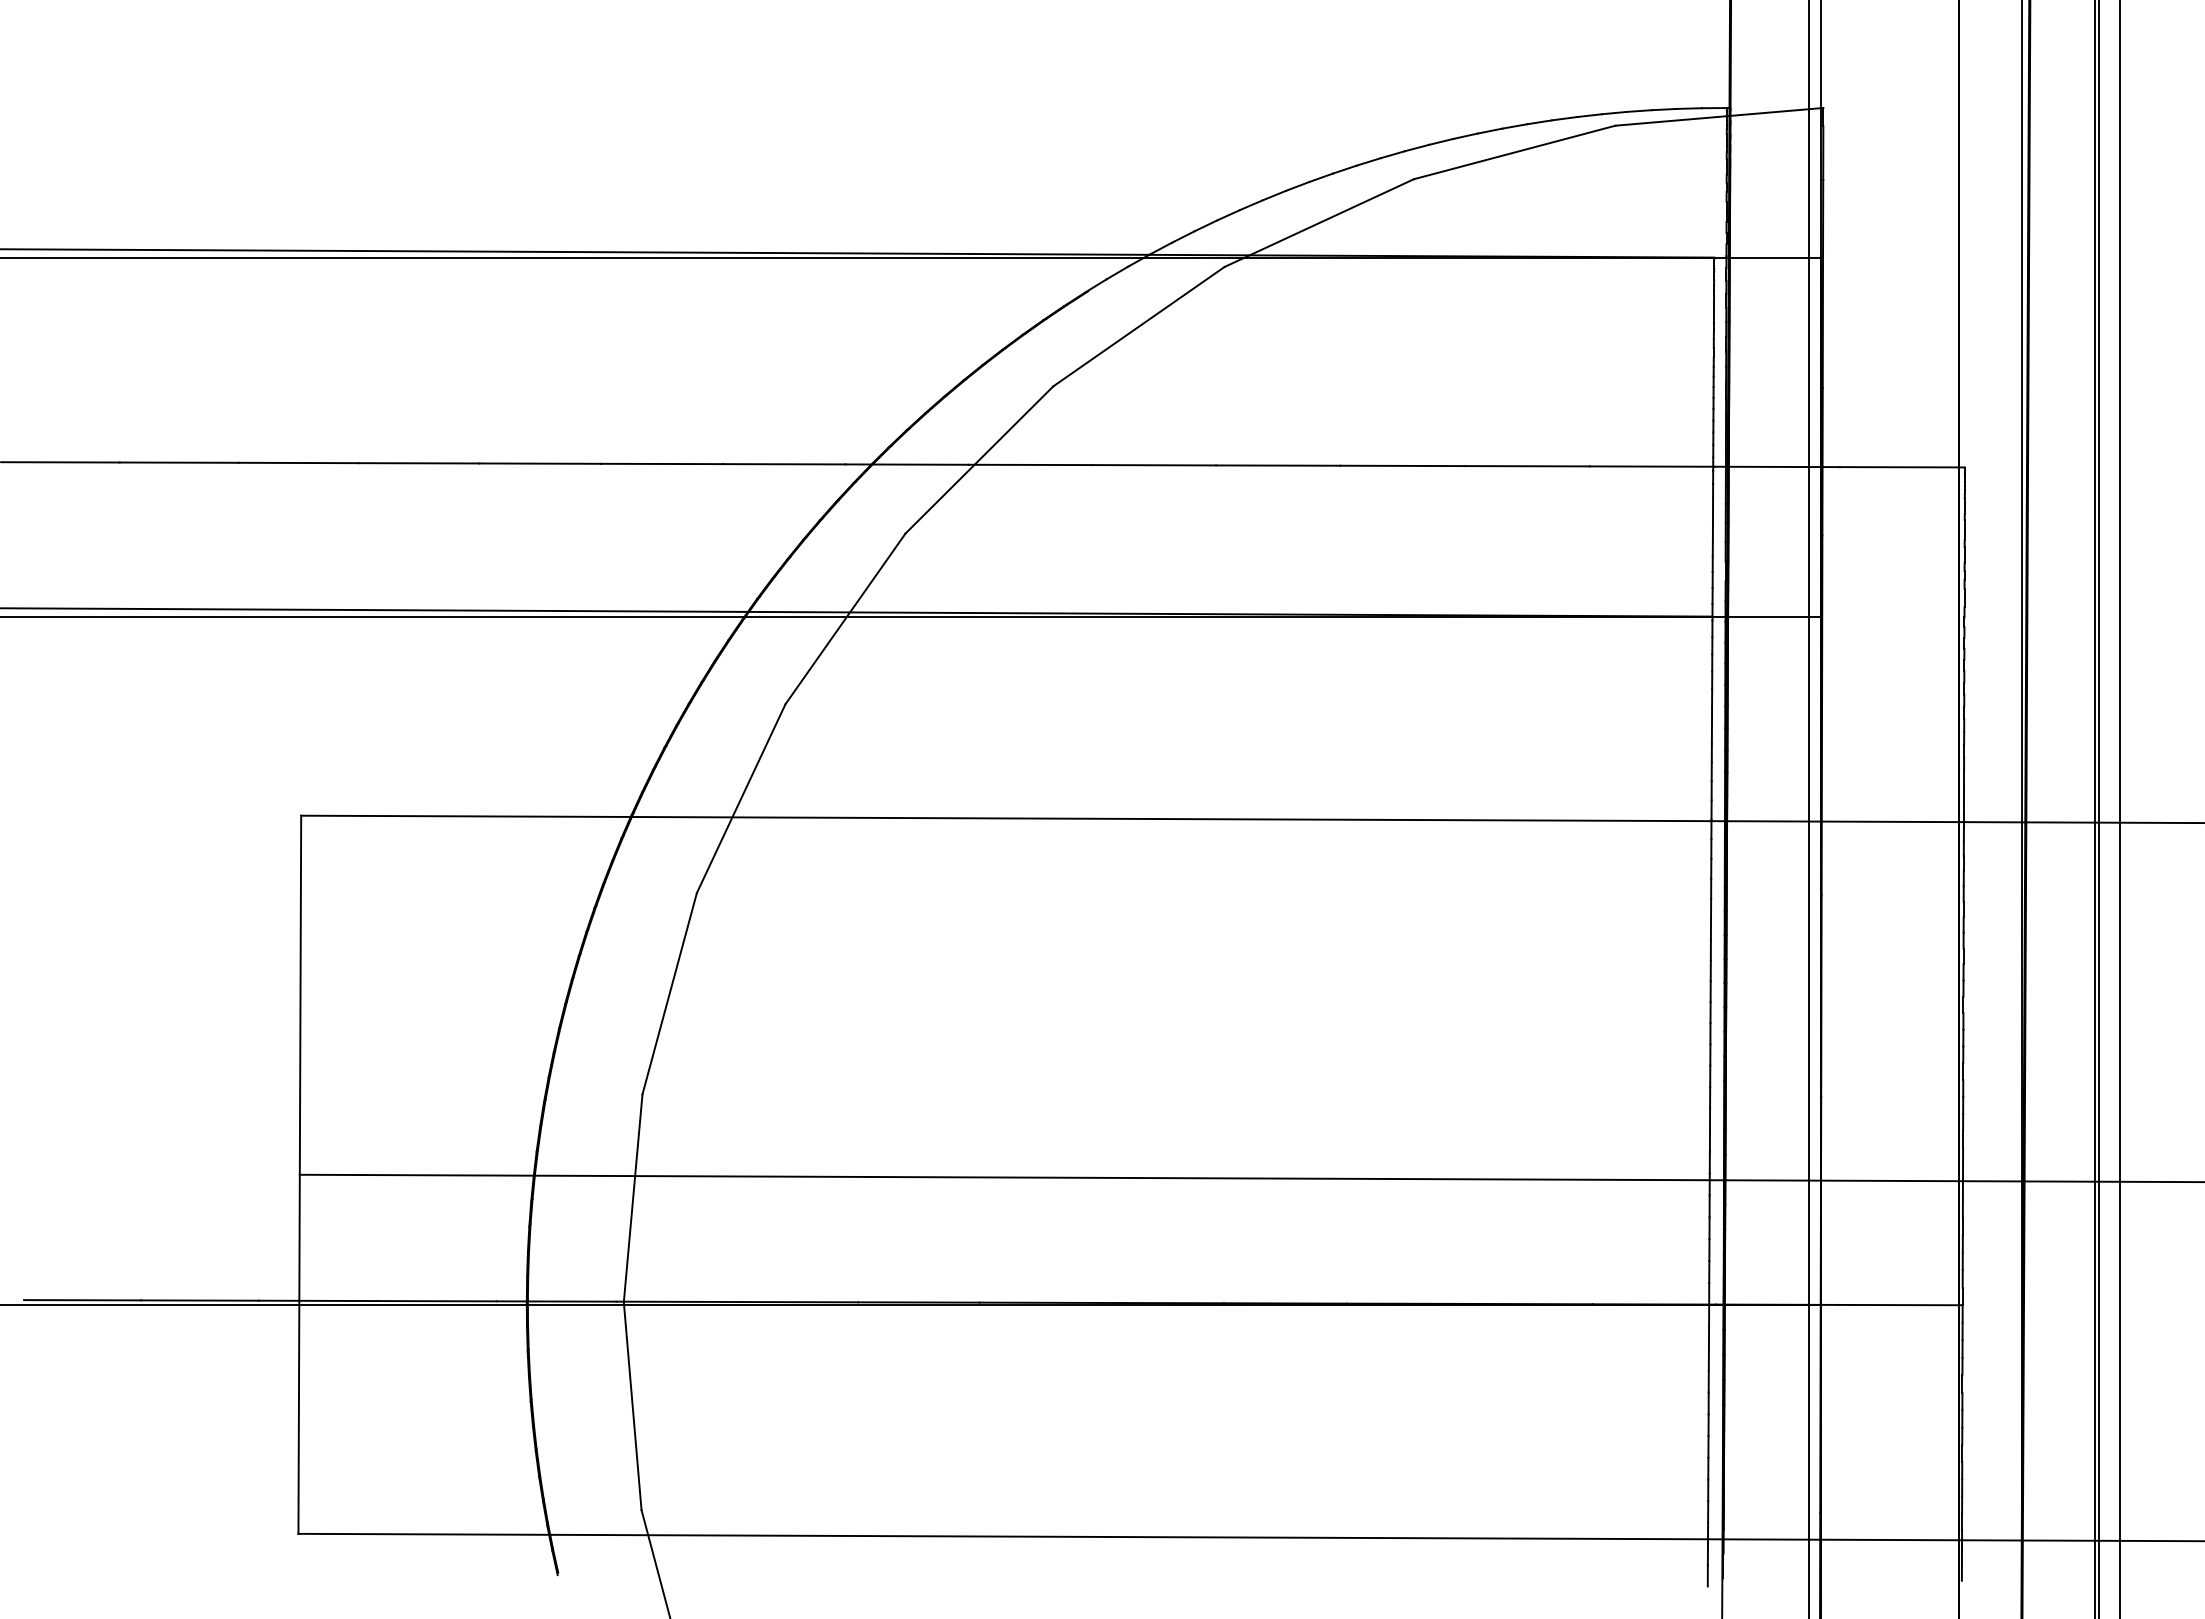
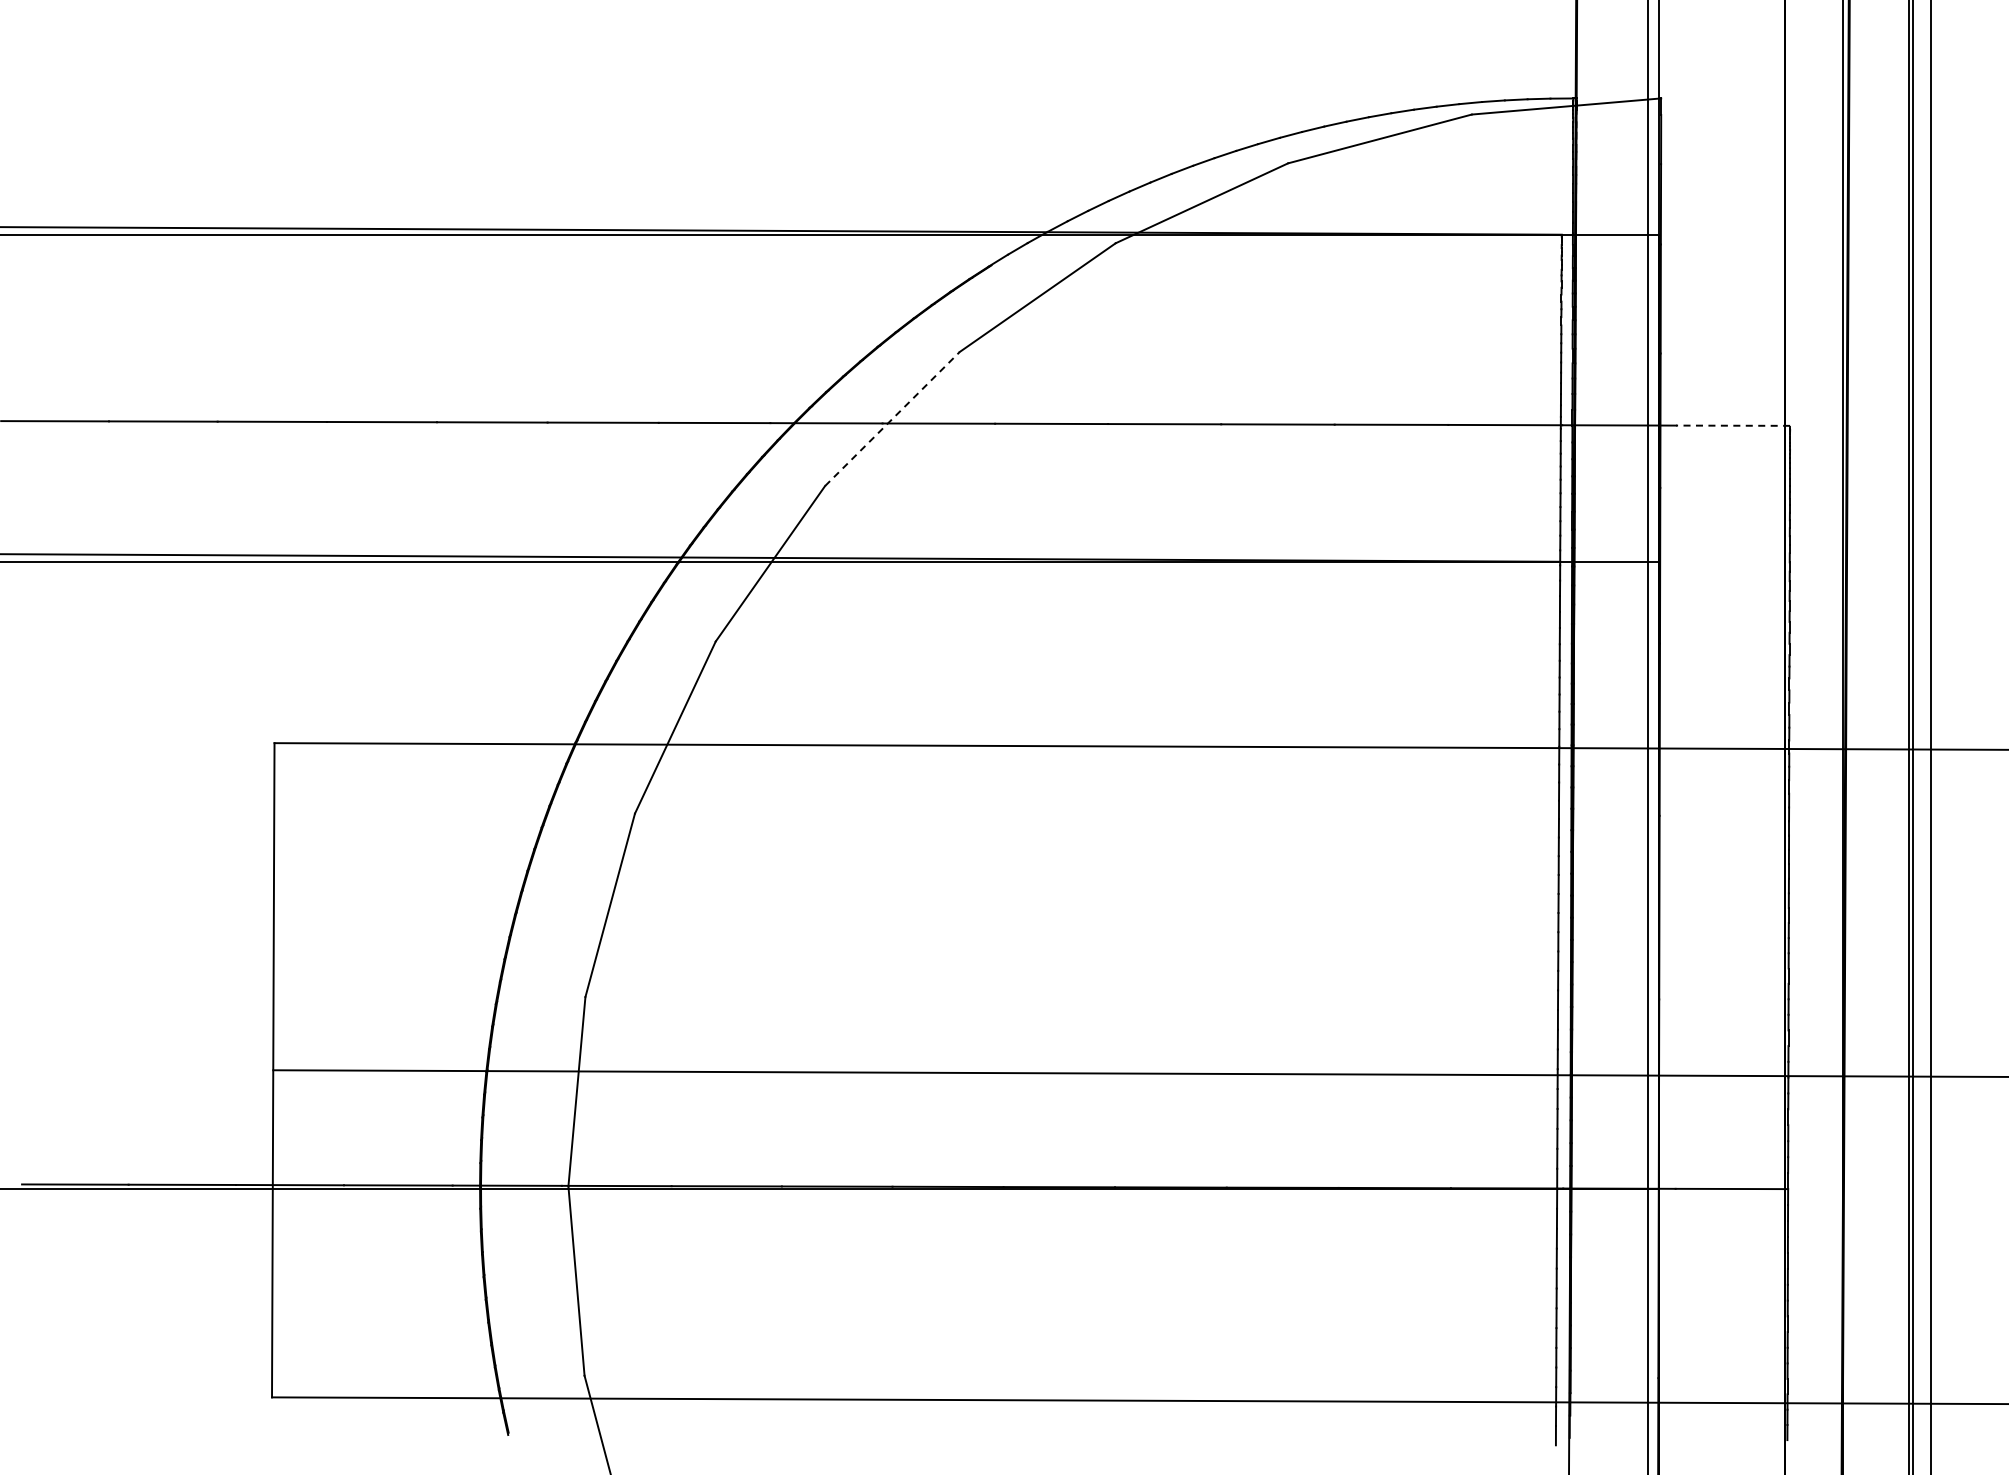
line: (979, 459) -> (892, 418), solid -> dashed
line: (1902, 467) -> (1733, 425), solid -> dashed

